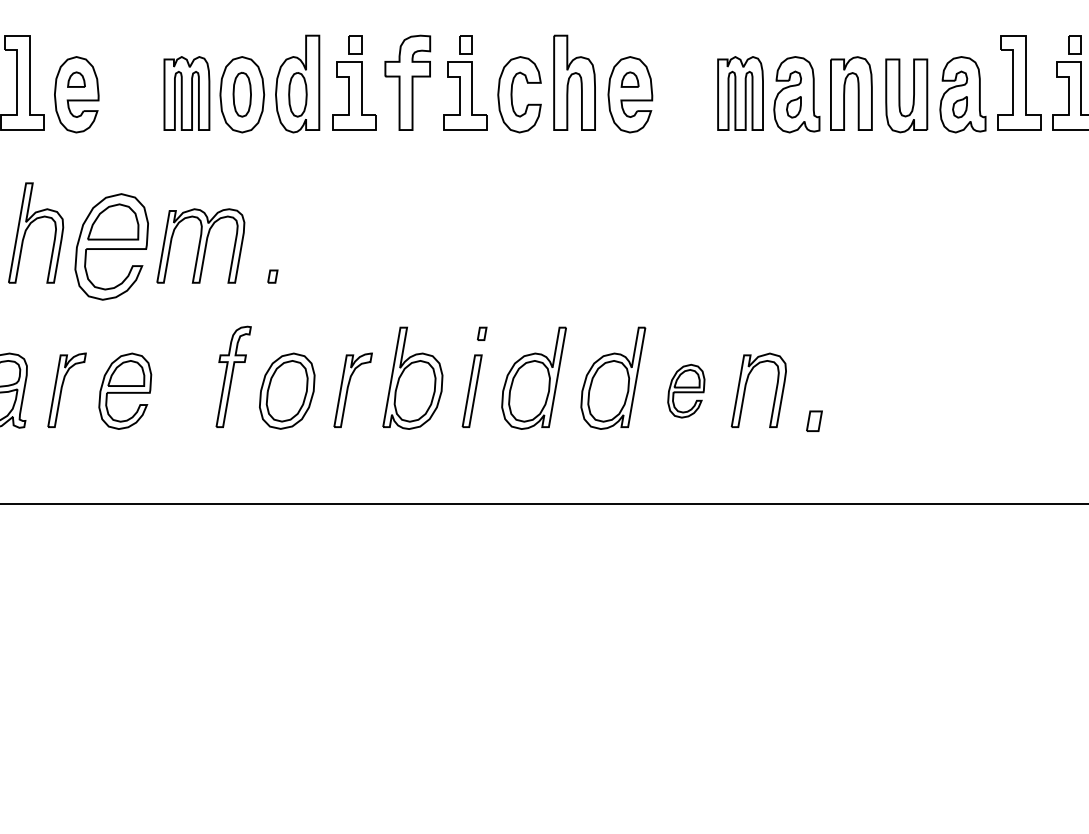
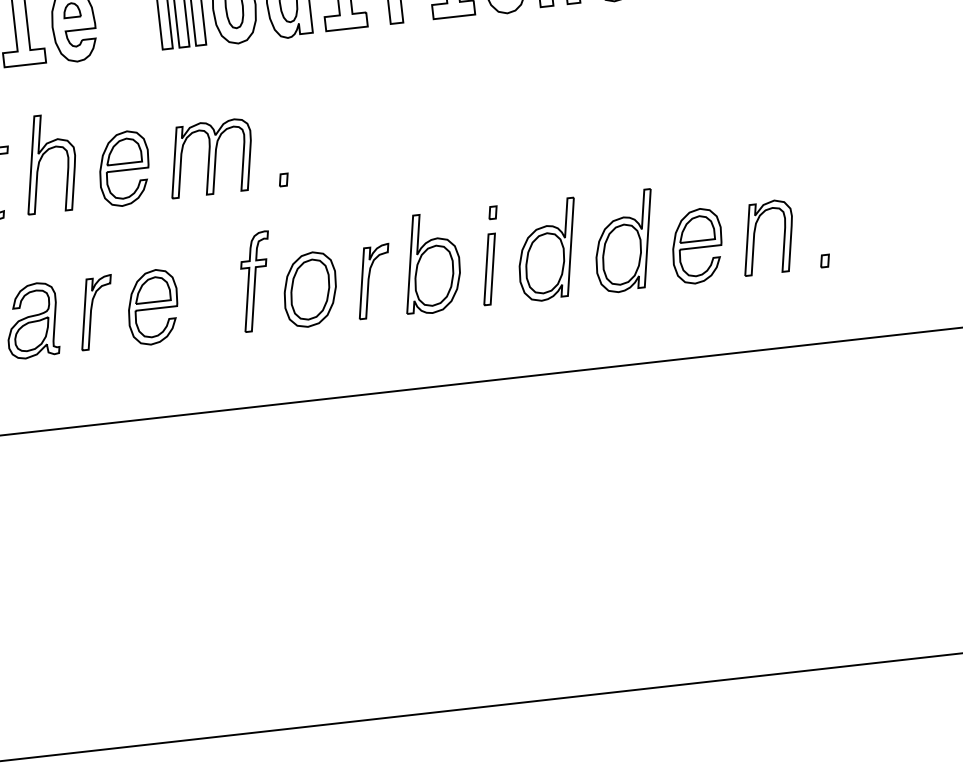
part: (111, 246) -> (124, 168), size x0.71
part: (686, 390) -> (697, 245), size x1.43
part: (814, 420) -> (824, 260), size x0.62

